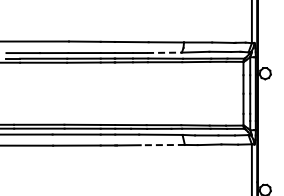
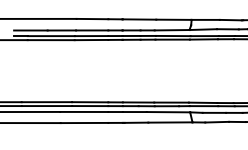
line: (164, 52) -> (172, 29), dashed -> solid
line: (162, 145) -> (170, 122), dashed -> solid

